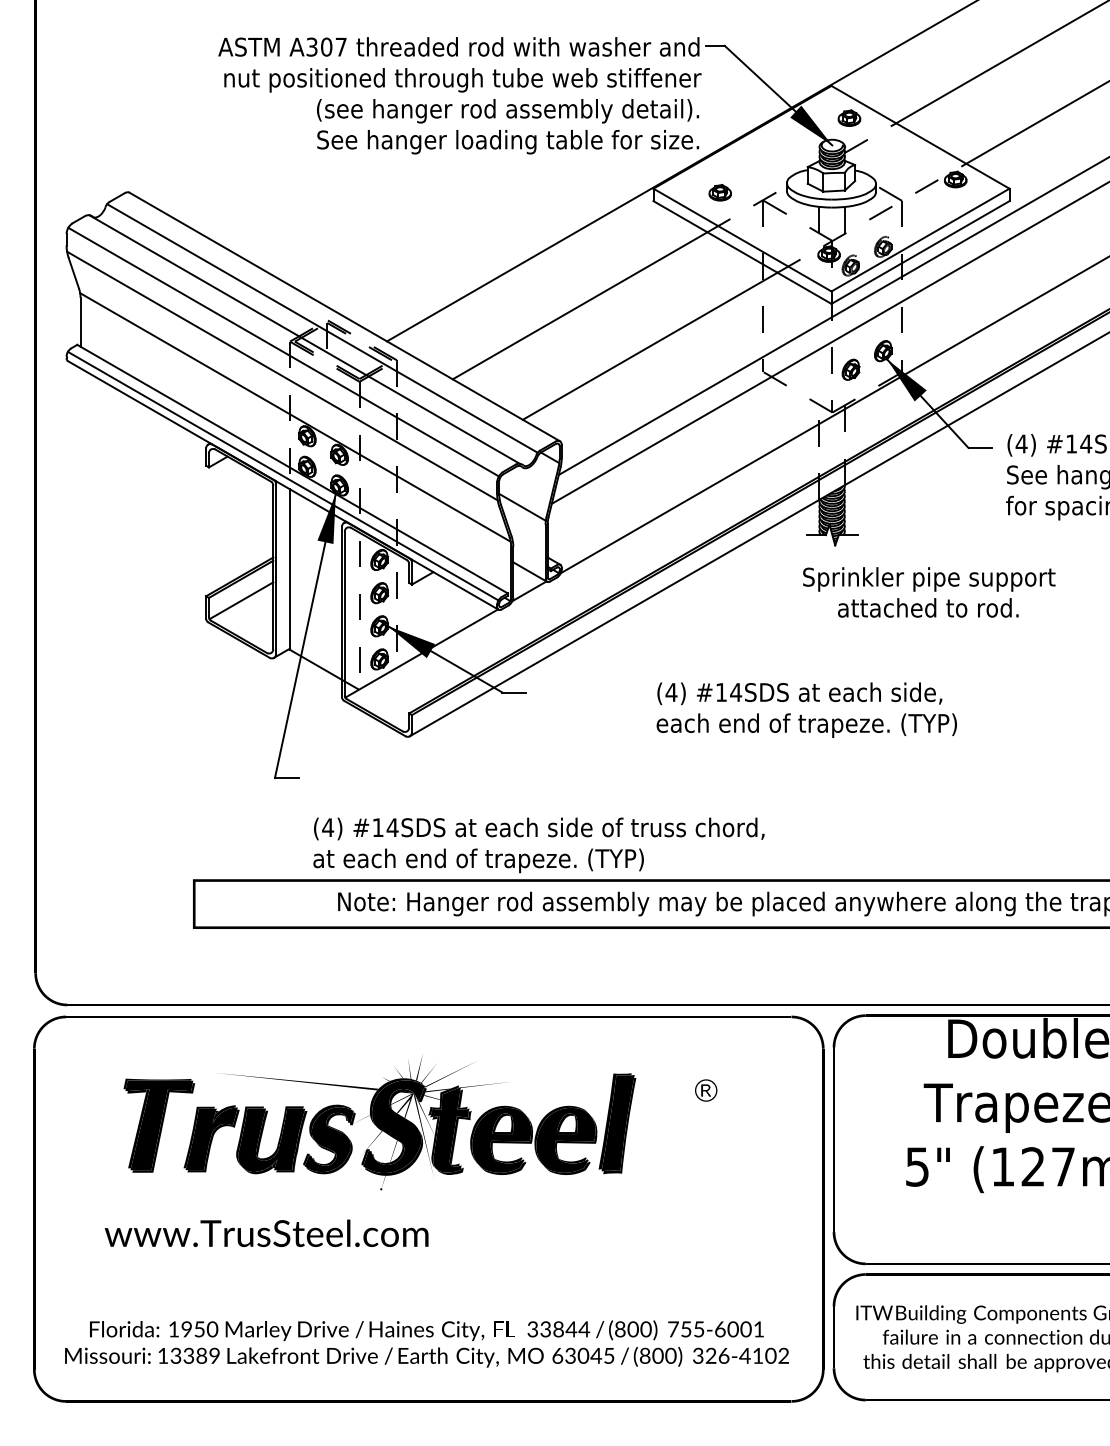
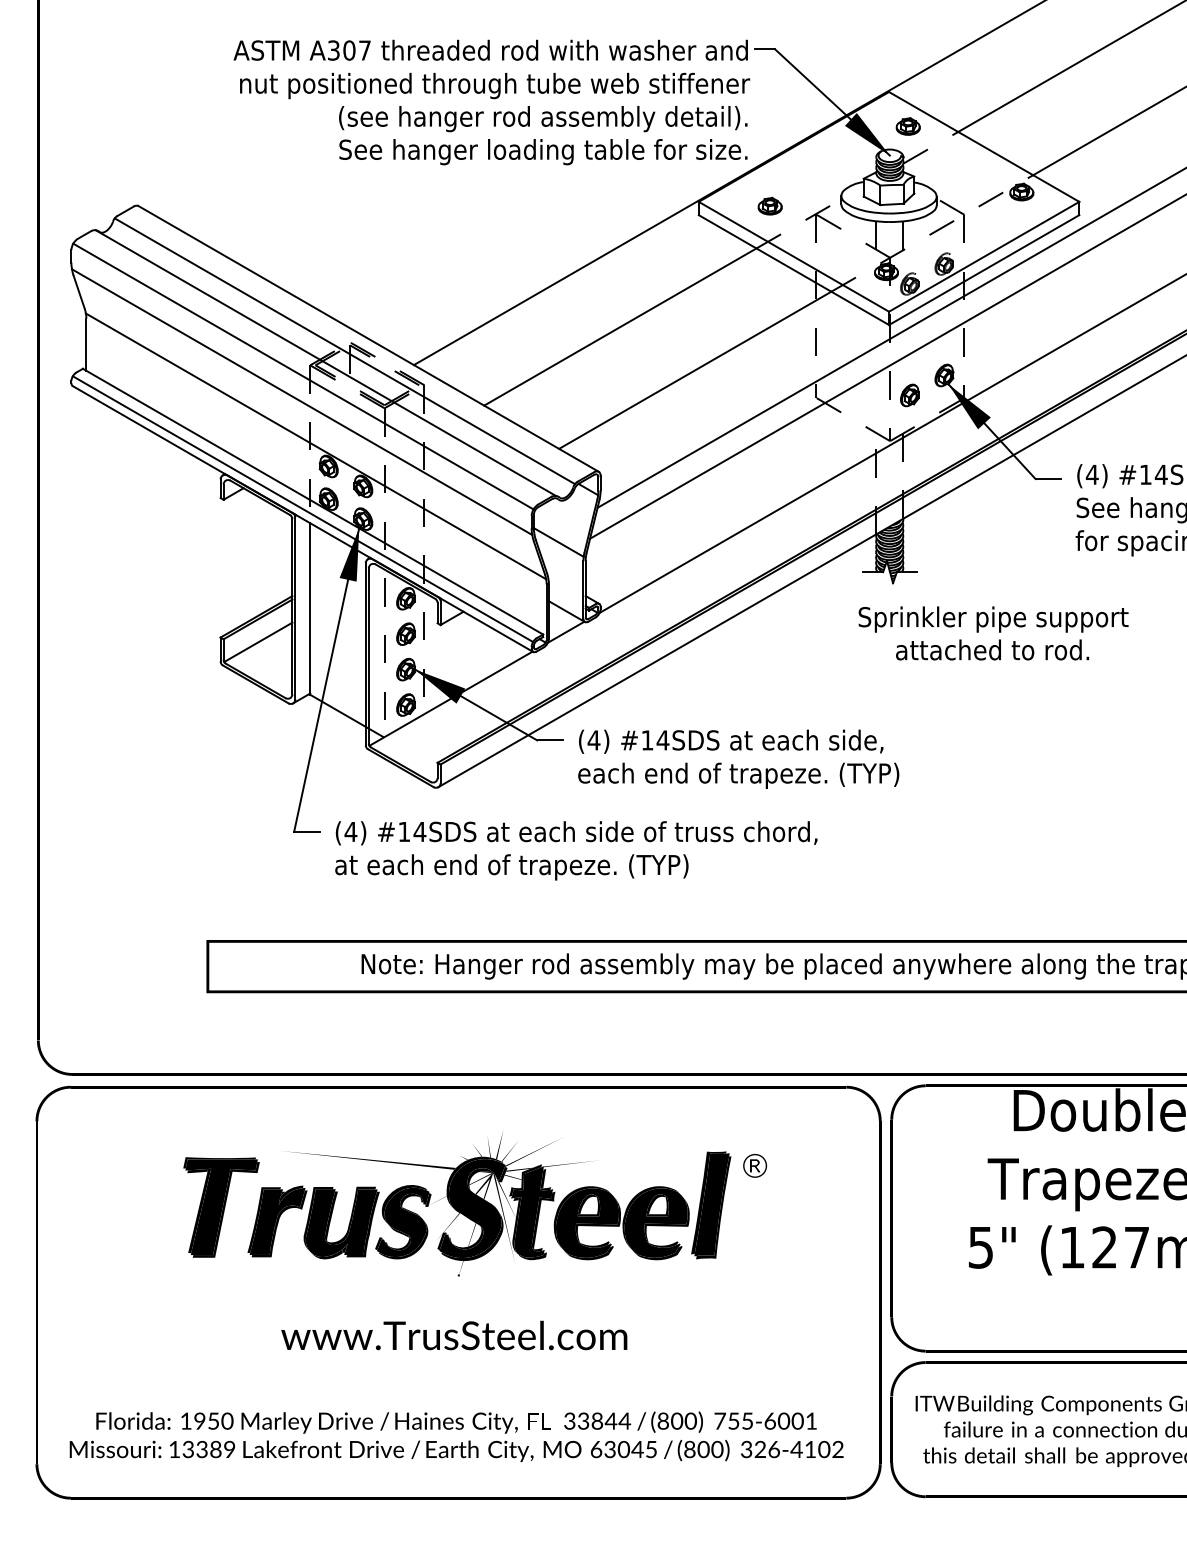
text: (806, 709) -> (738, 758), moved
text: (539, 845) -> (576, 850), moved
part: (380, 1122) -> (457, 1204), moved
text: (266, 1233) -> (454, 1335), moved

